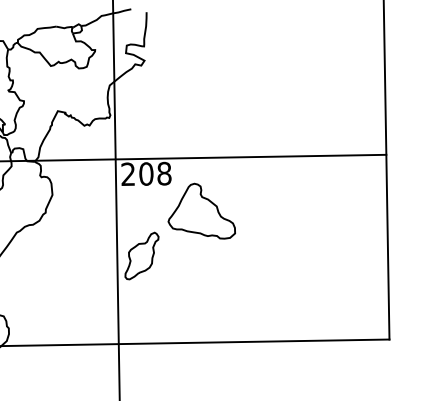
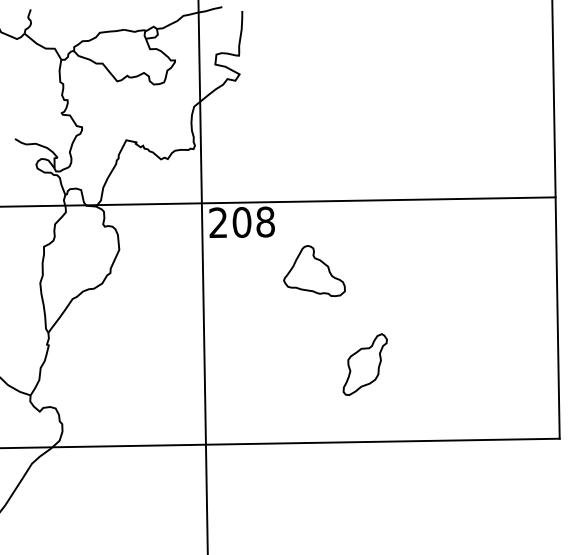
part: (201, 210) -> (314, 270), size x0.7
part: (141, 255) -> (364, 364), moved

